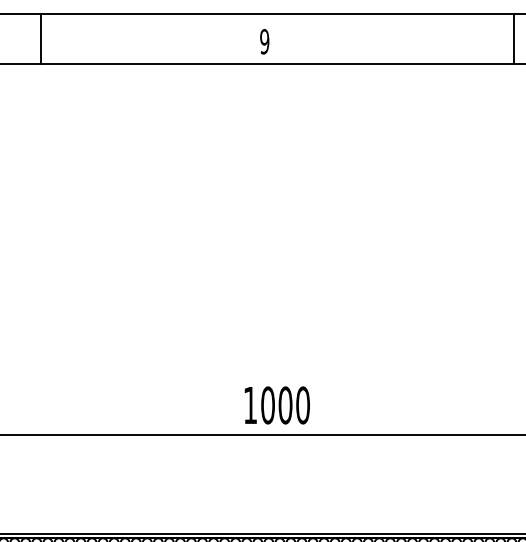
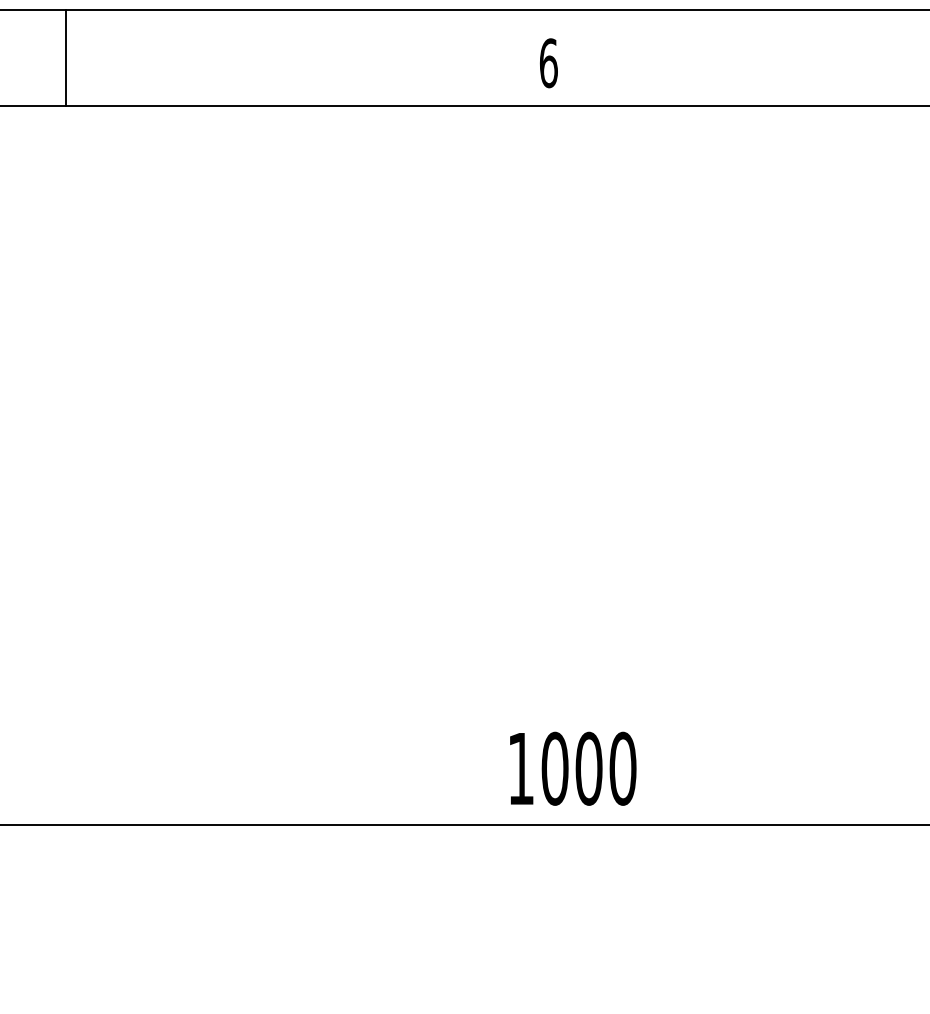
line: (41, 38) -> (67, 56), moved
text: (264, 41) -> (548, 62), 9 -> 6

